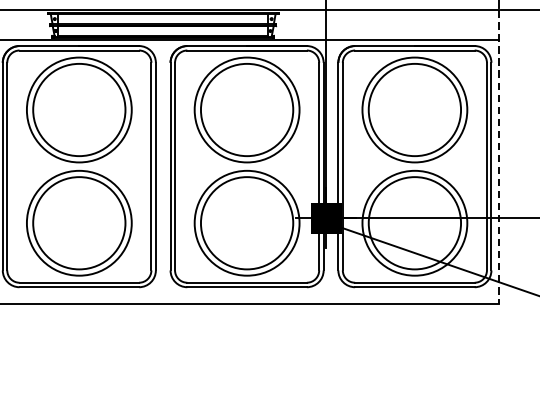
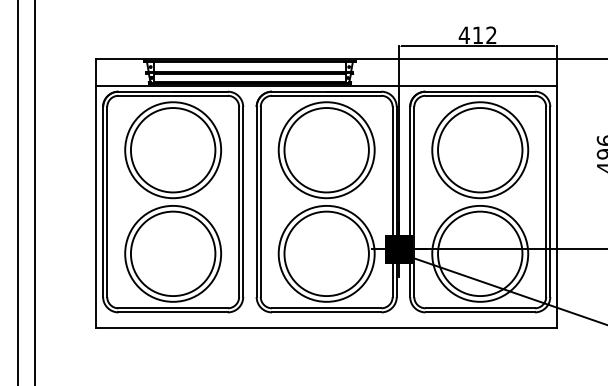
line: (499, 157) -> (557, 193), dashed -> solid

